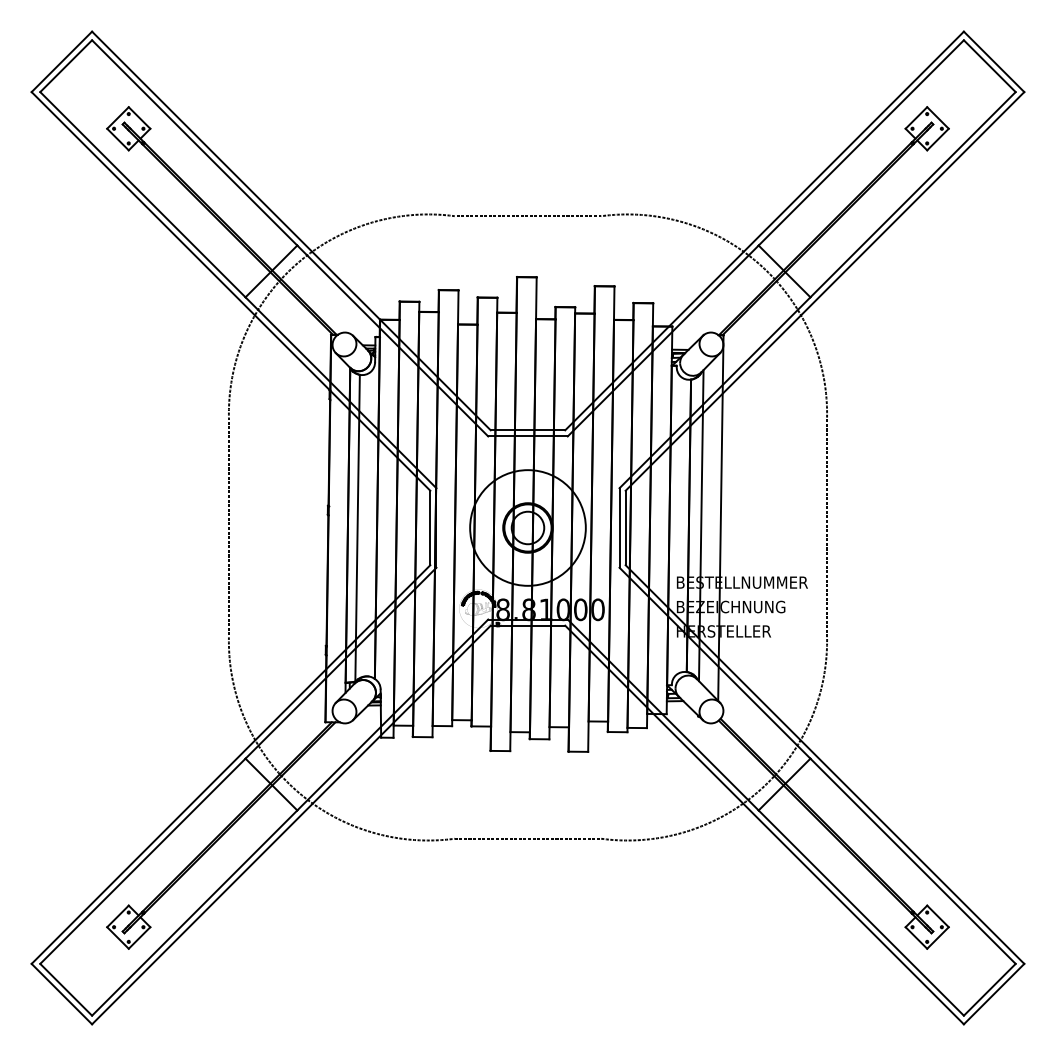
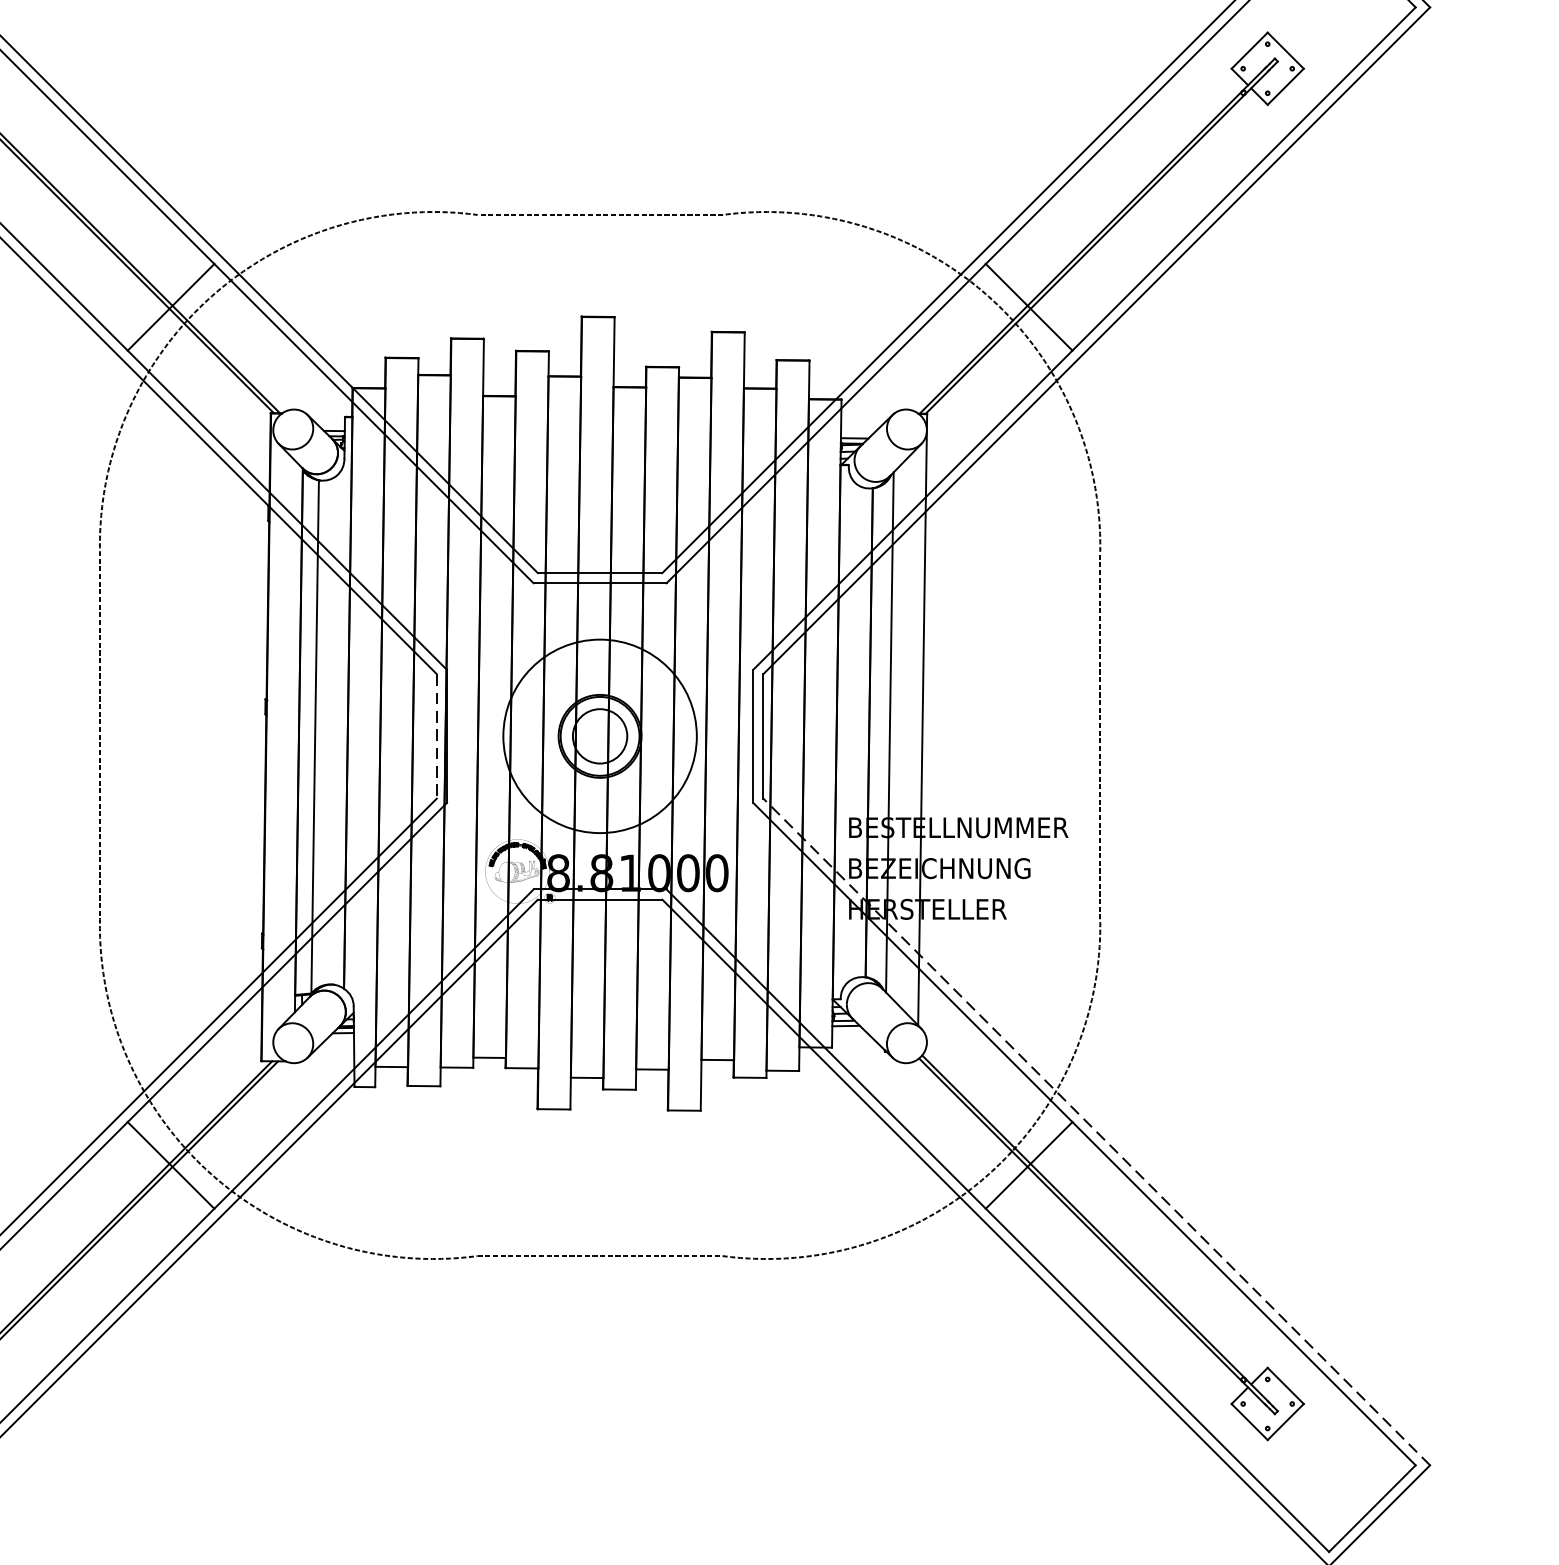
line: (430, 528) -> (437, 737), solid -> dashed
line: (824, 764) -> (1095, 1131), solid -> dashed

